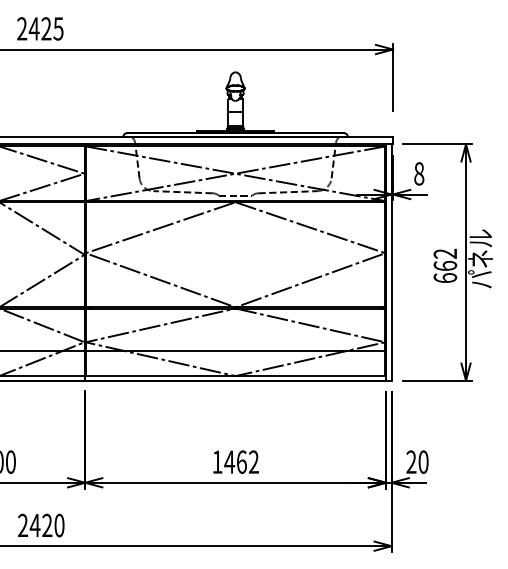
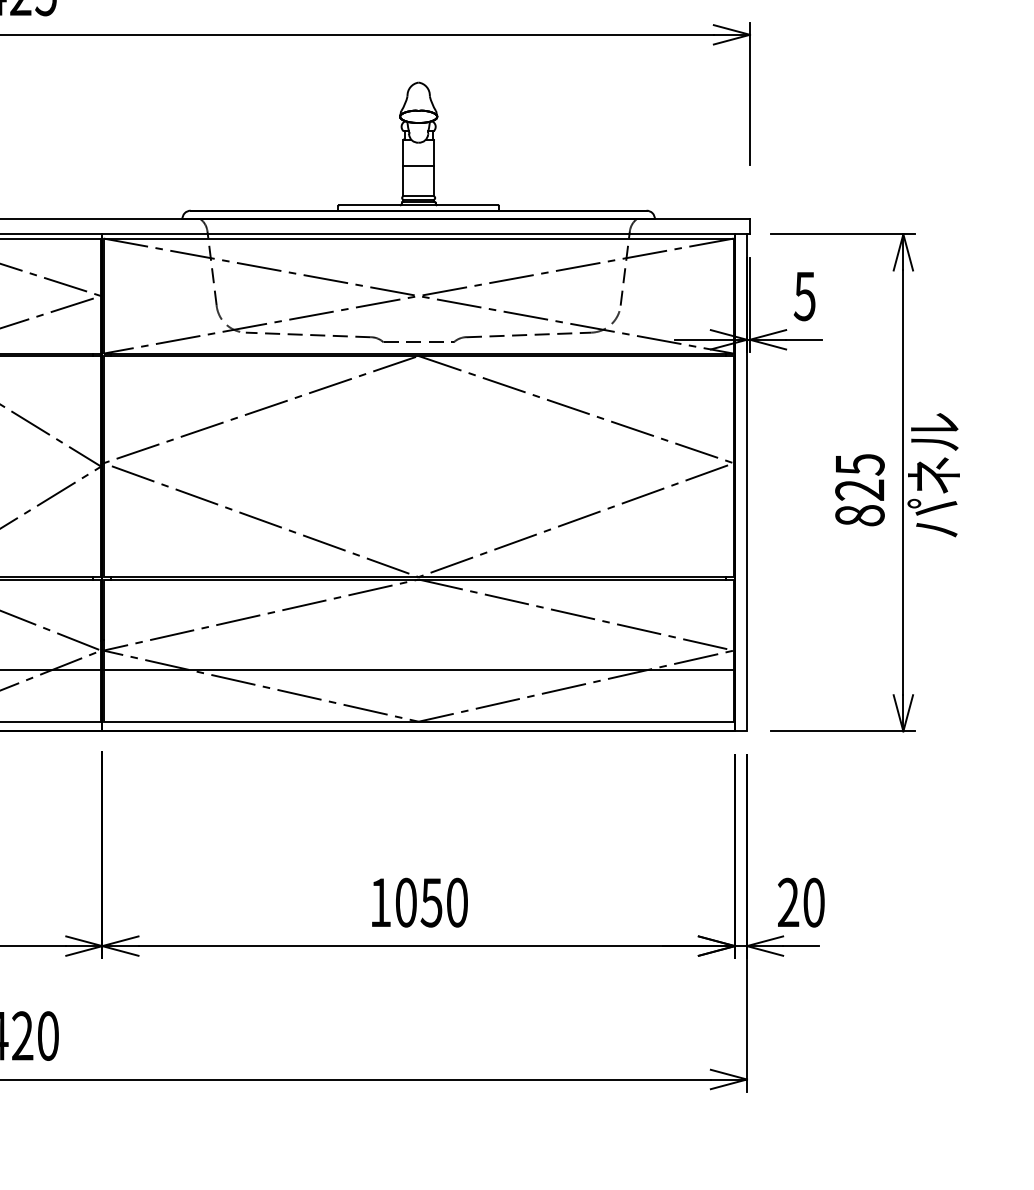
text: (419, 173) -> (805, 295), 8 -> 5
text: (445, 265) -> (860, 489), 662 -> 825
text: (241, 461) -> (431, 901), 1462 -> 1050

